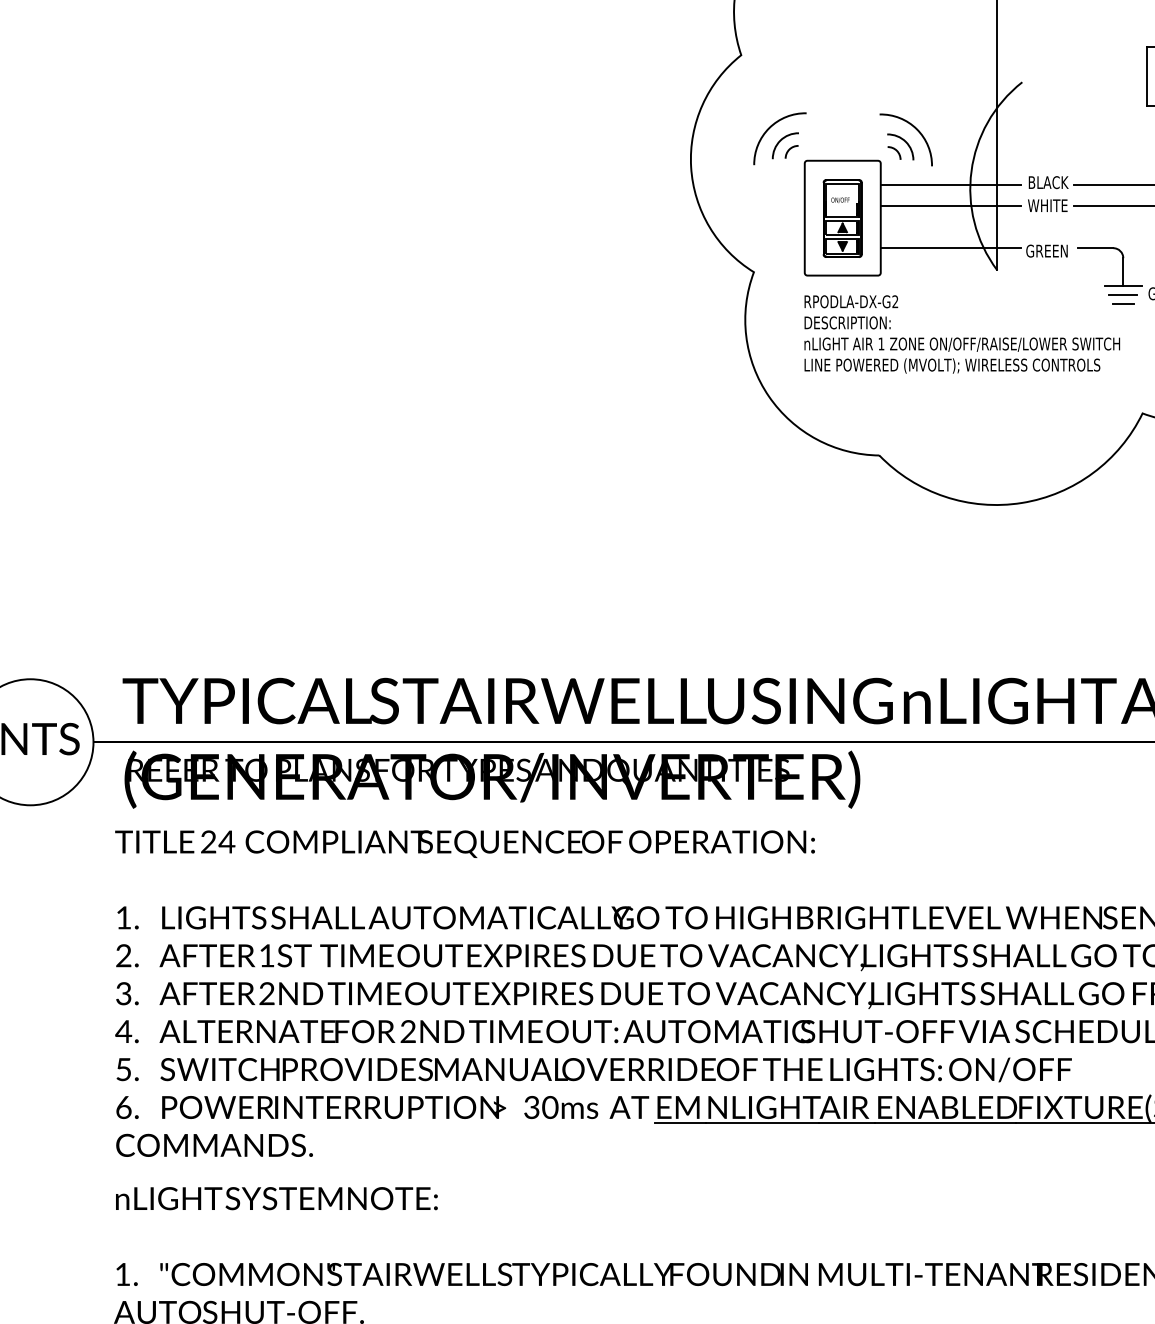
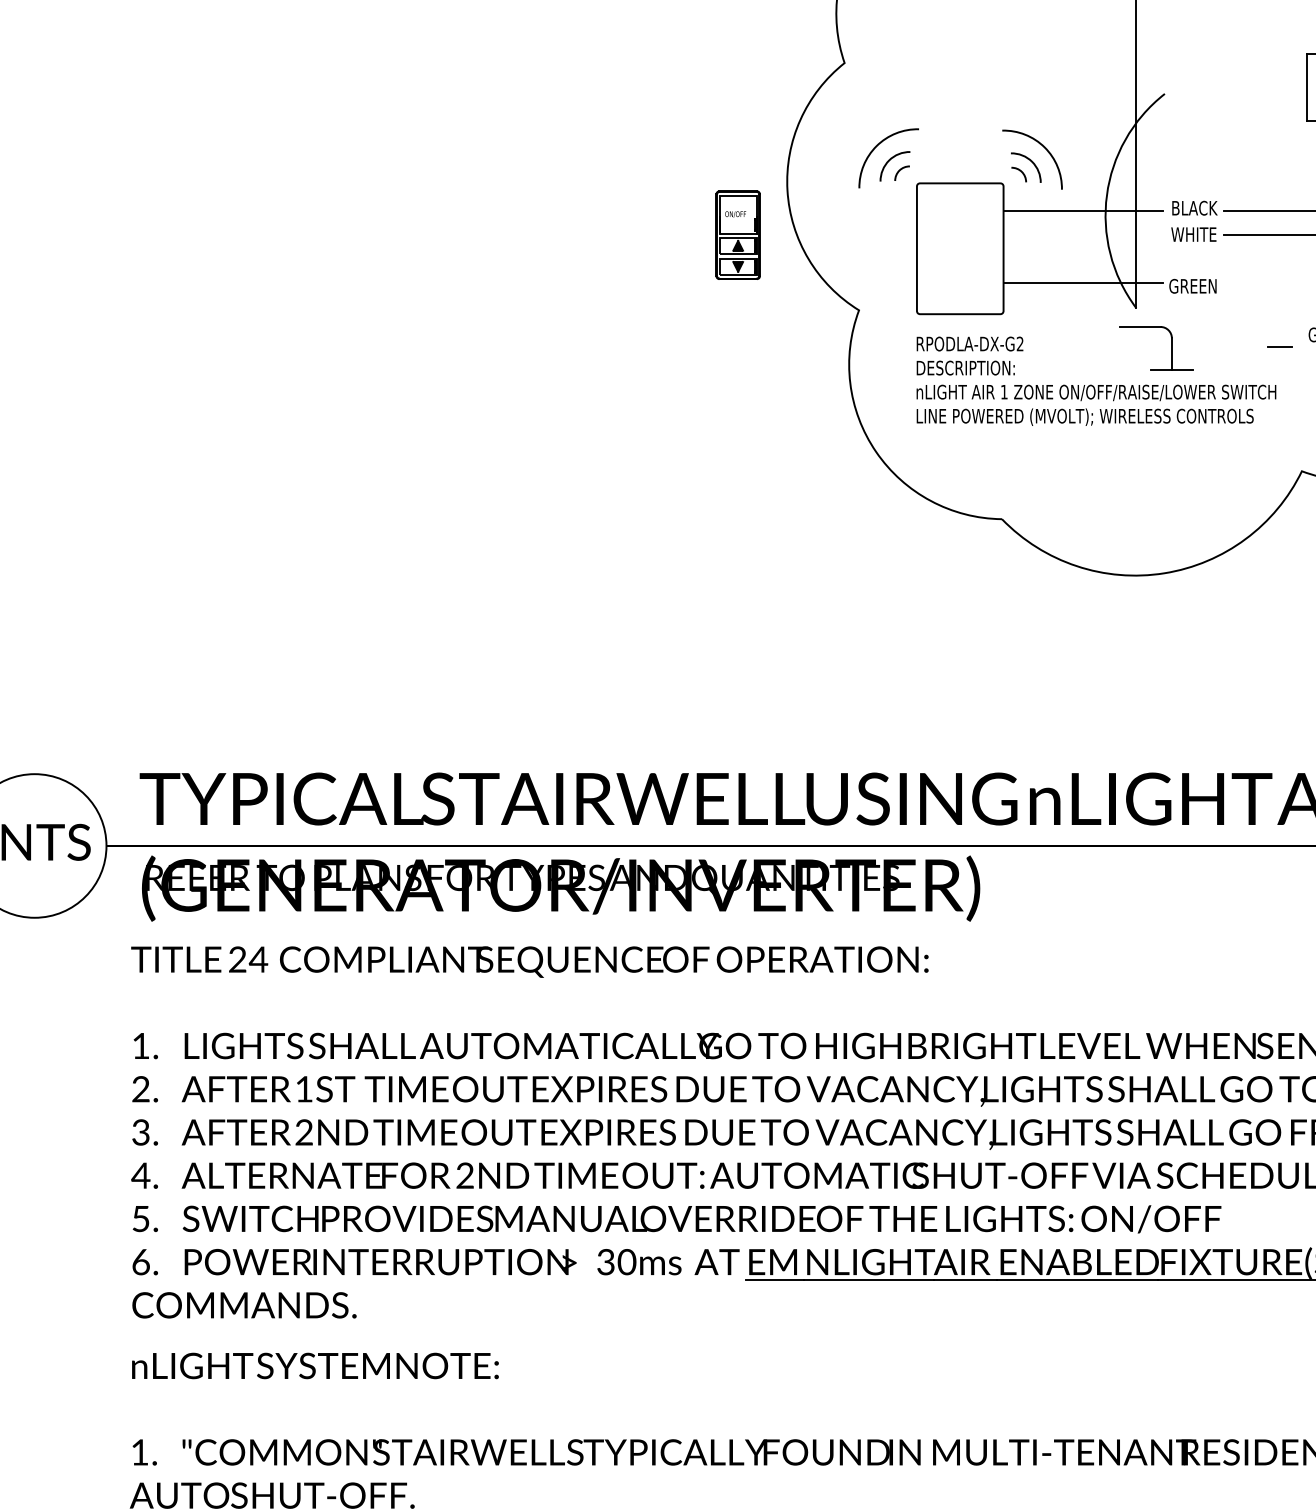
line: (950, 205) -> (1083, 234), removed
part: (842, 217) -> (737, 234), moved
part: (1122, 267) -> (1171, 348), moved
line: (1122, 295) -> (1279, 336), removed

